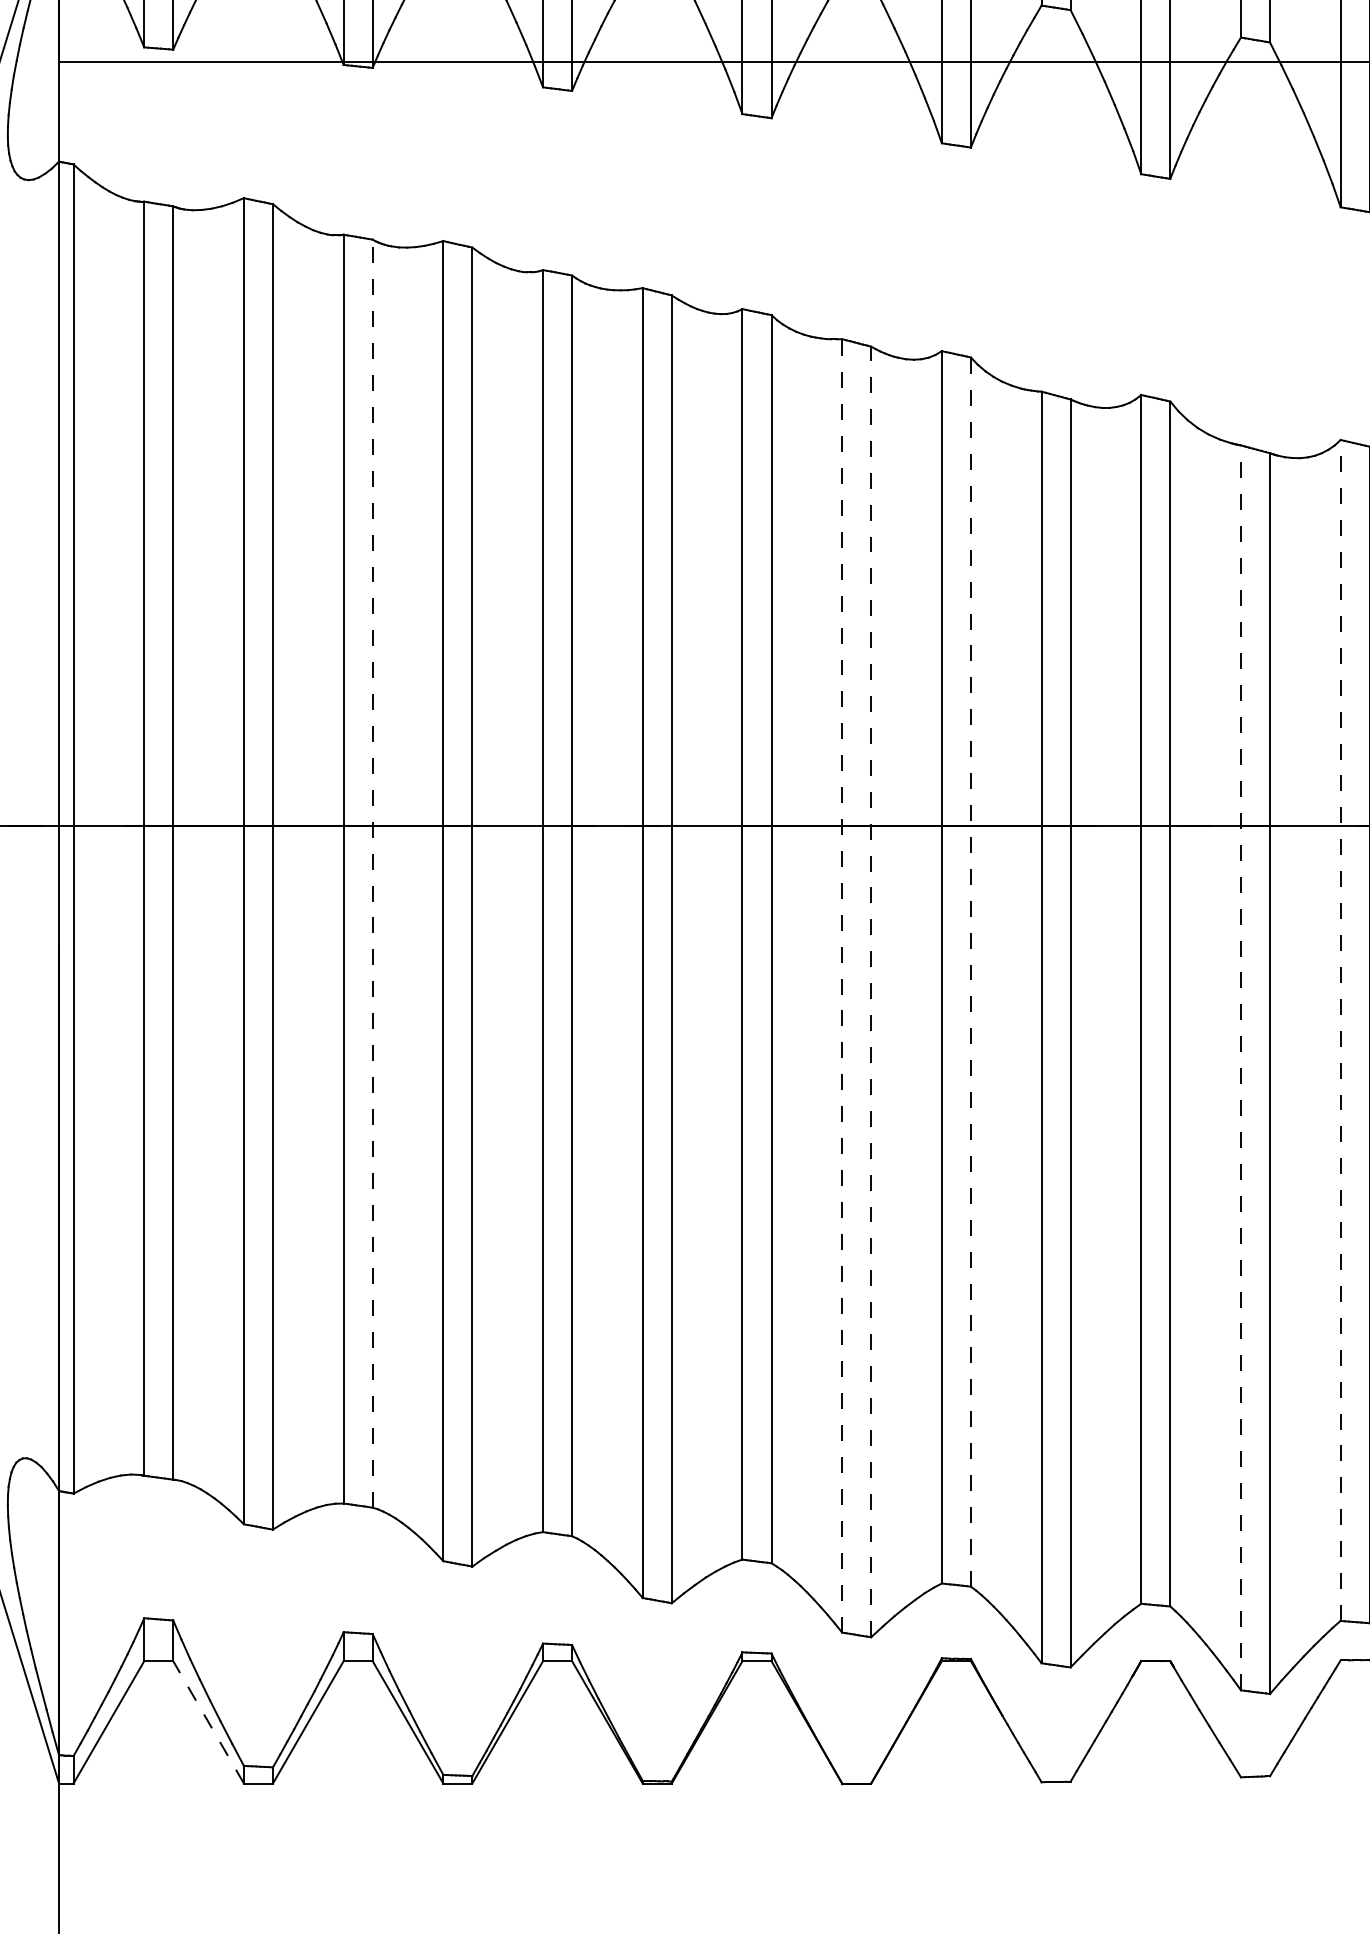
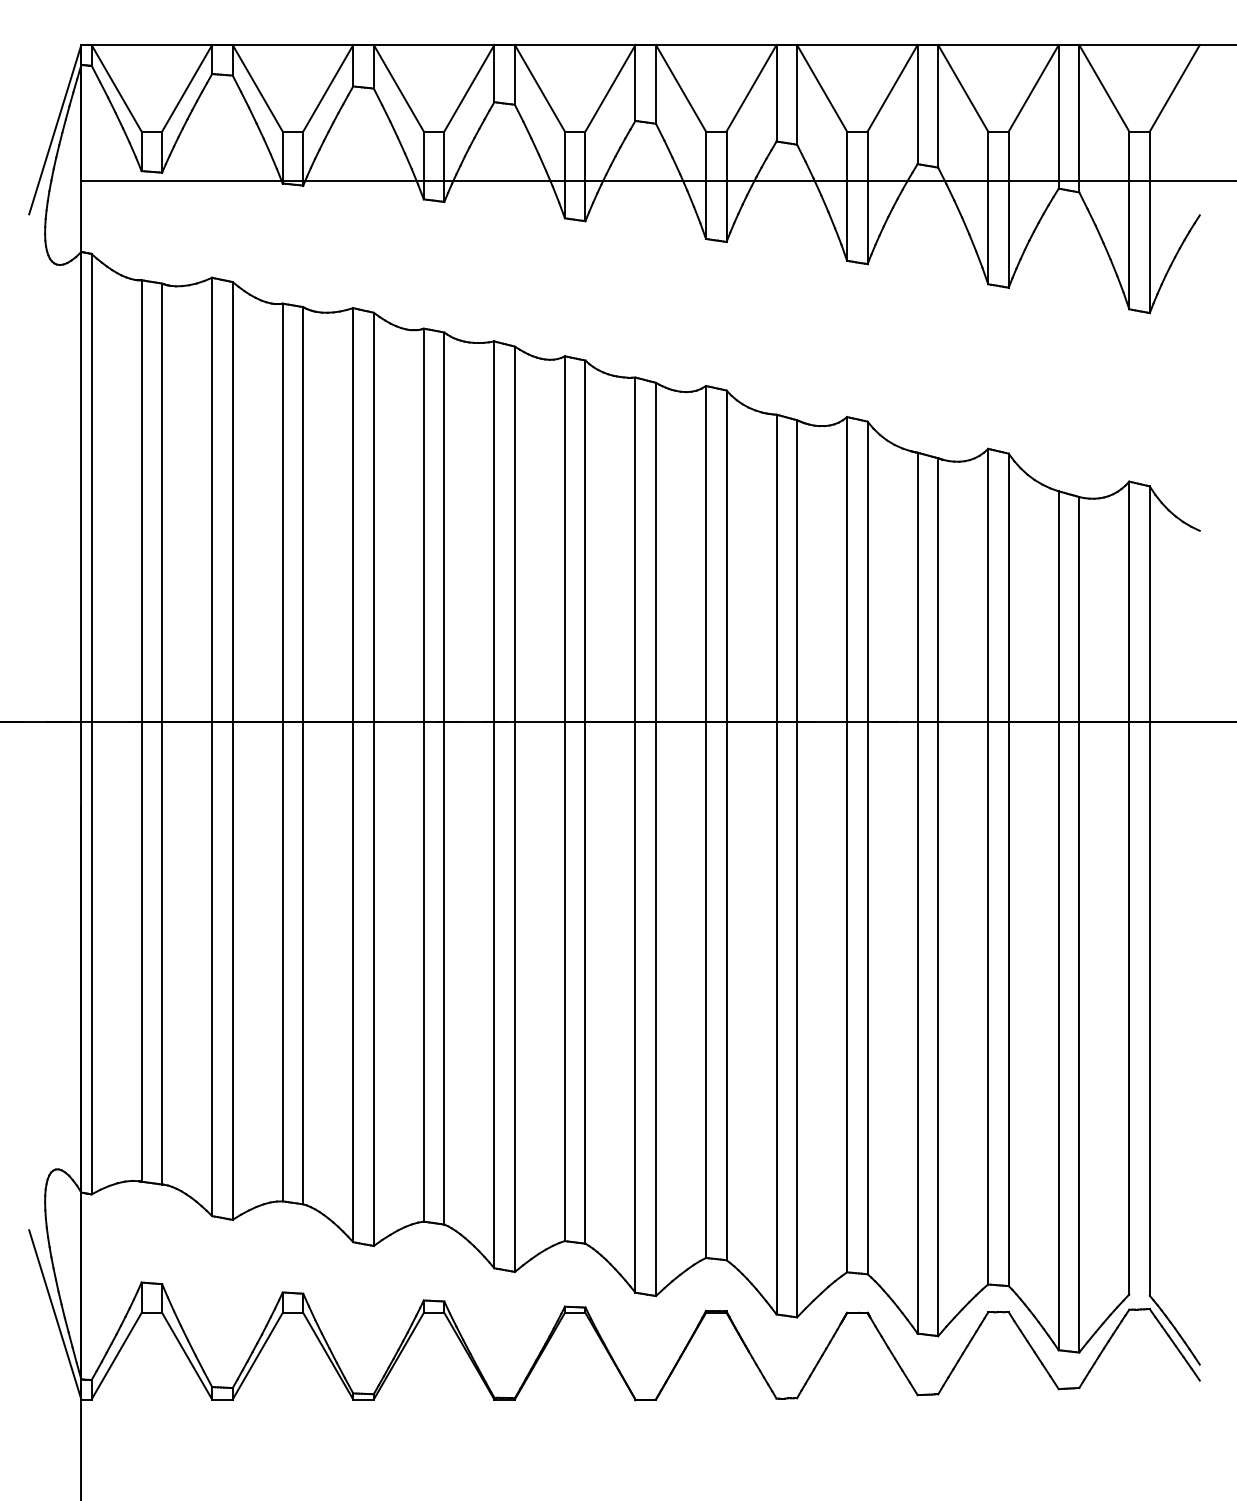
line: (373, 873) -> (303, 755), dashed -> solid
line: (970, 972) -> (726, 825), dashed -> solid
line: (842, 986) -> (635, 835), dashed -> solid
line: (871, 992) -> (656, 839), dashed -> solid
line: (1341, 1030) -> (988, 866), dashed -> solid
line: (1240, 1066) -> (917, 892), dashed -> solid
line: (209, 1722) -> (187, 1356), dashed -> solid

